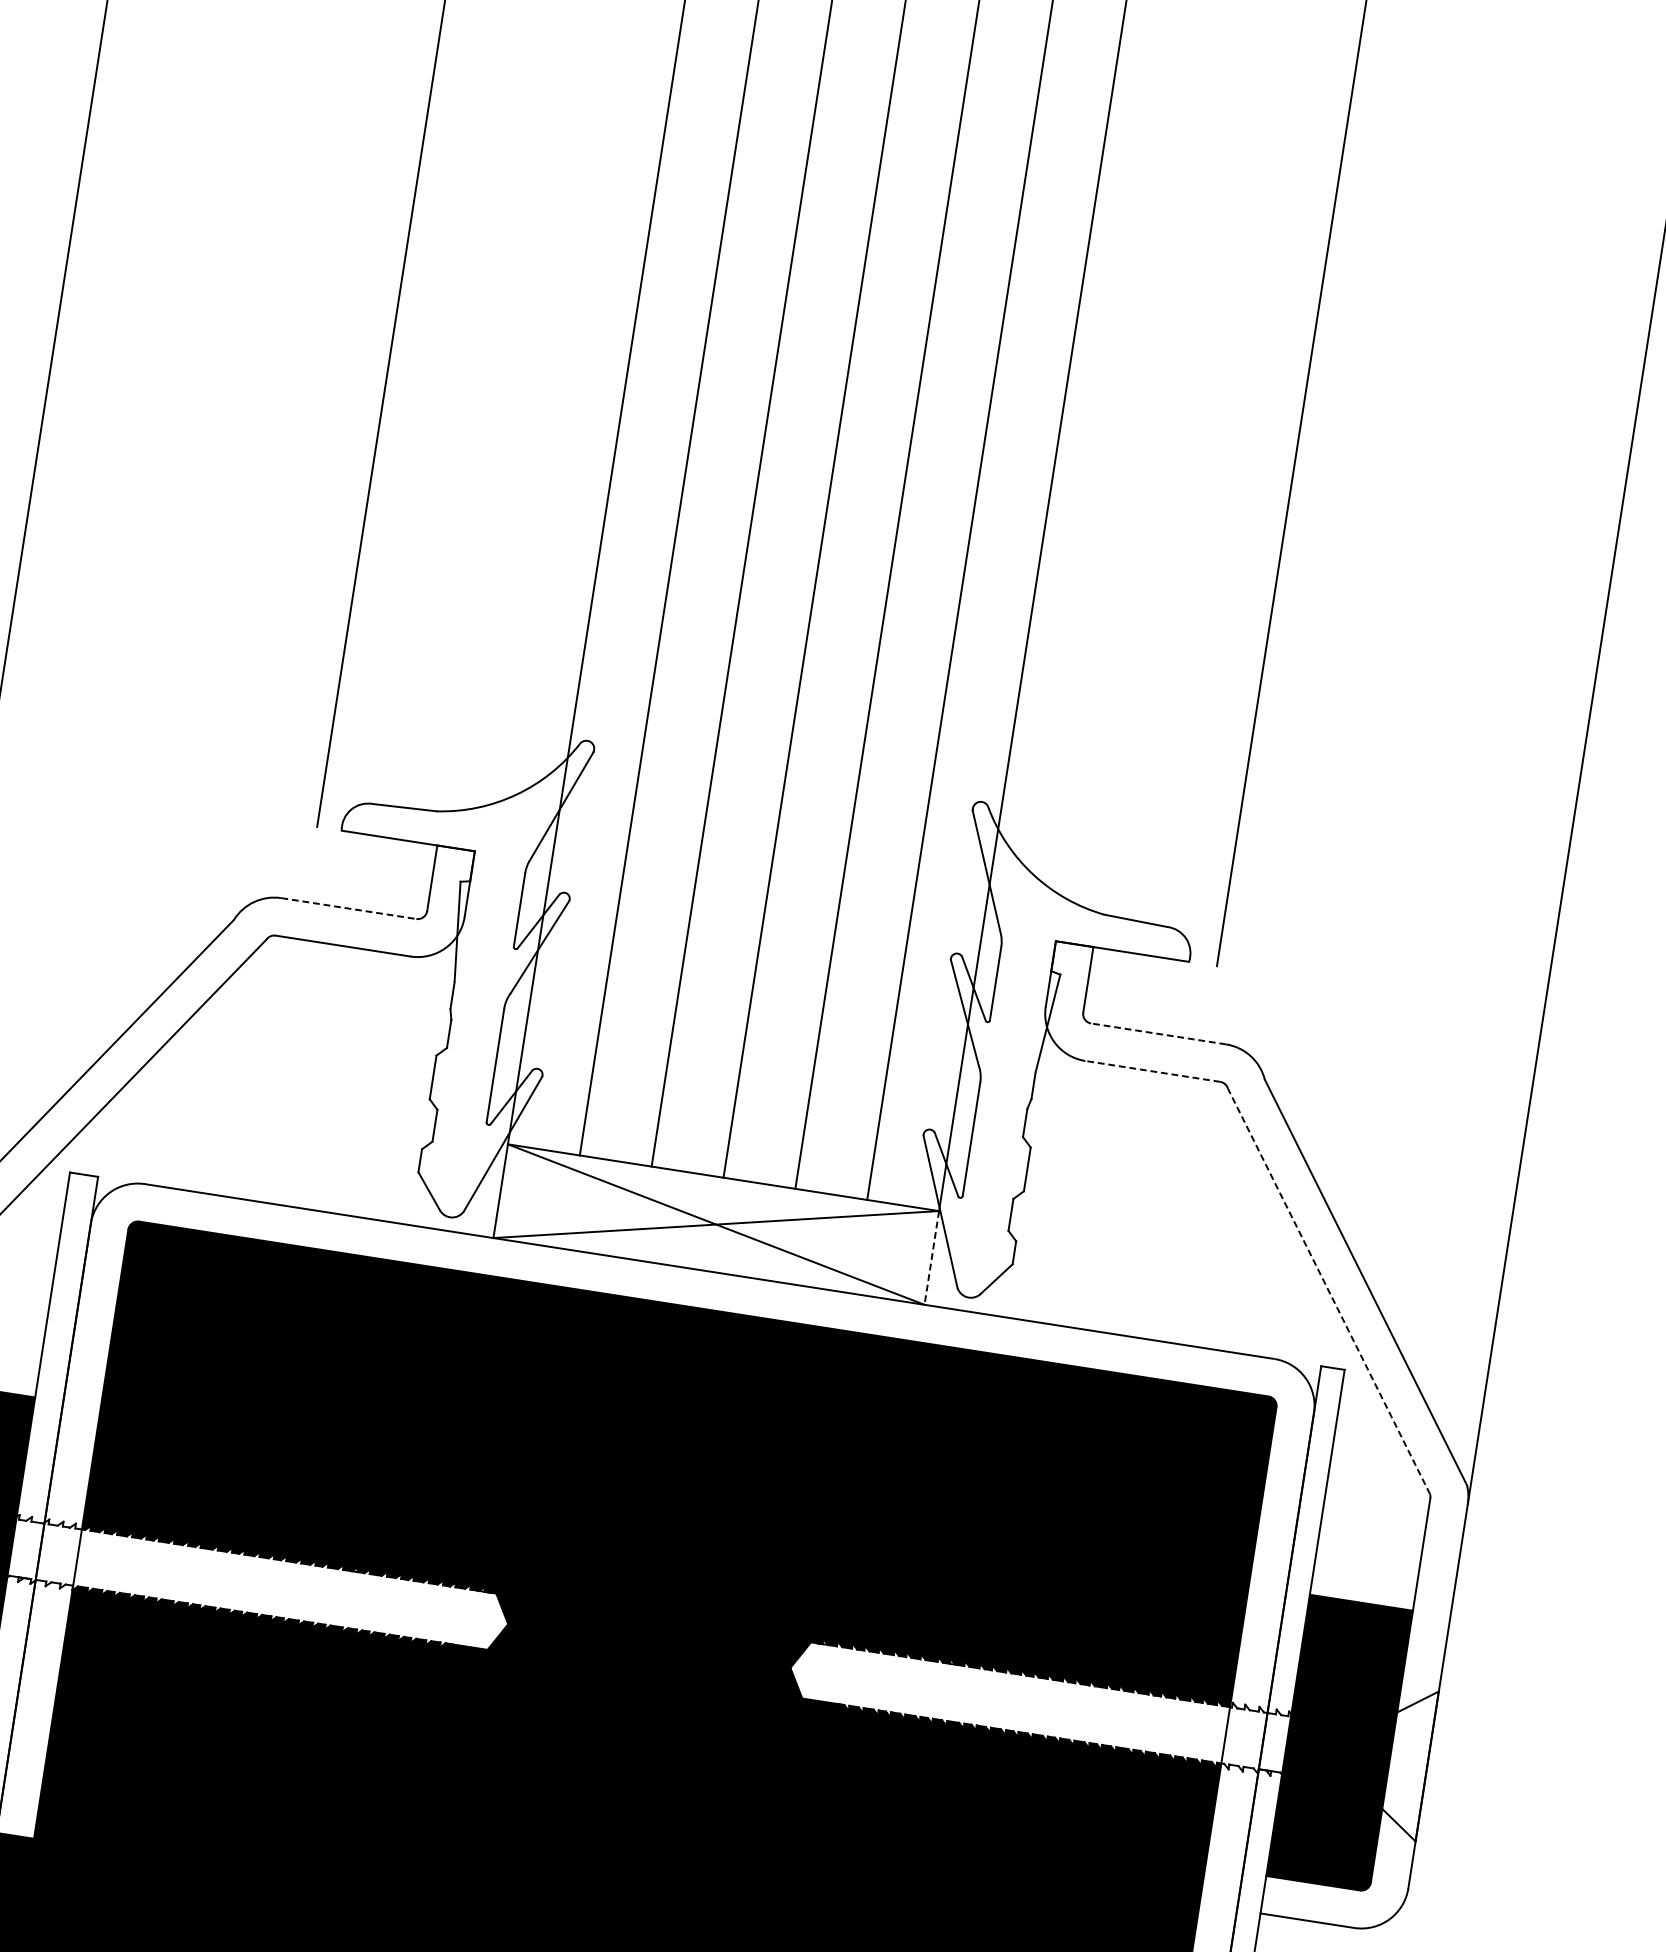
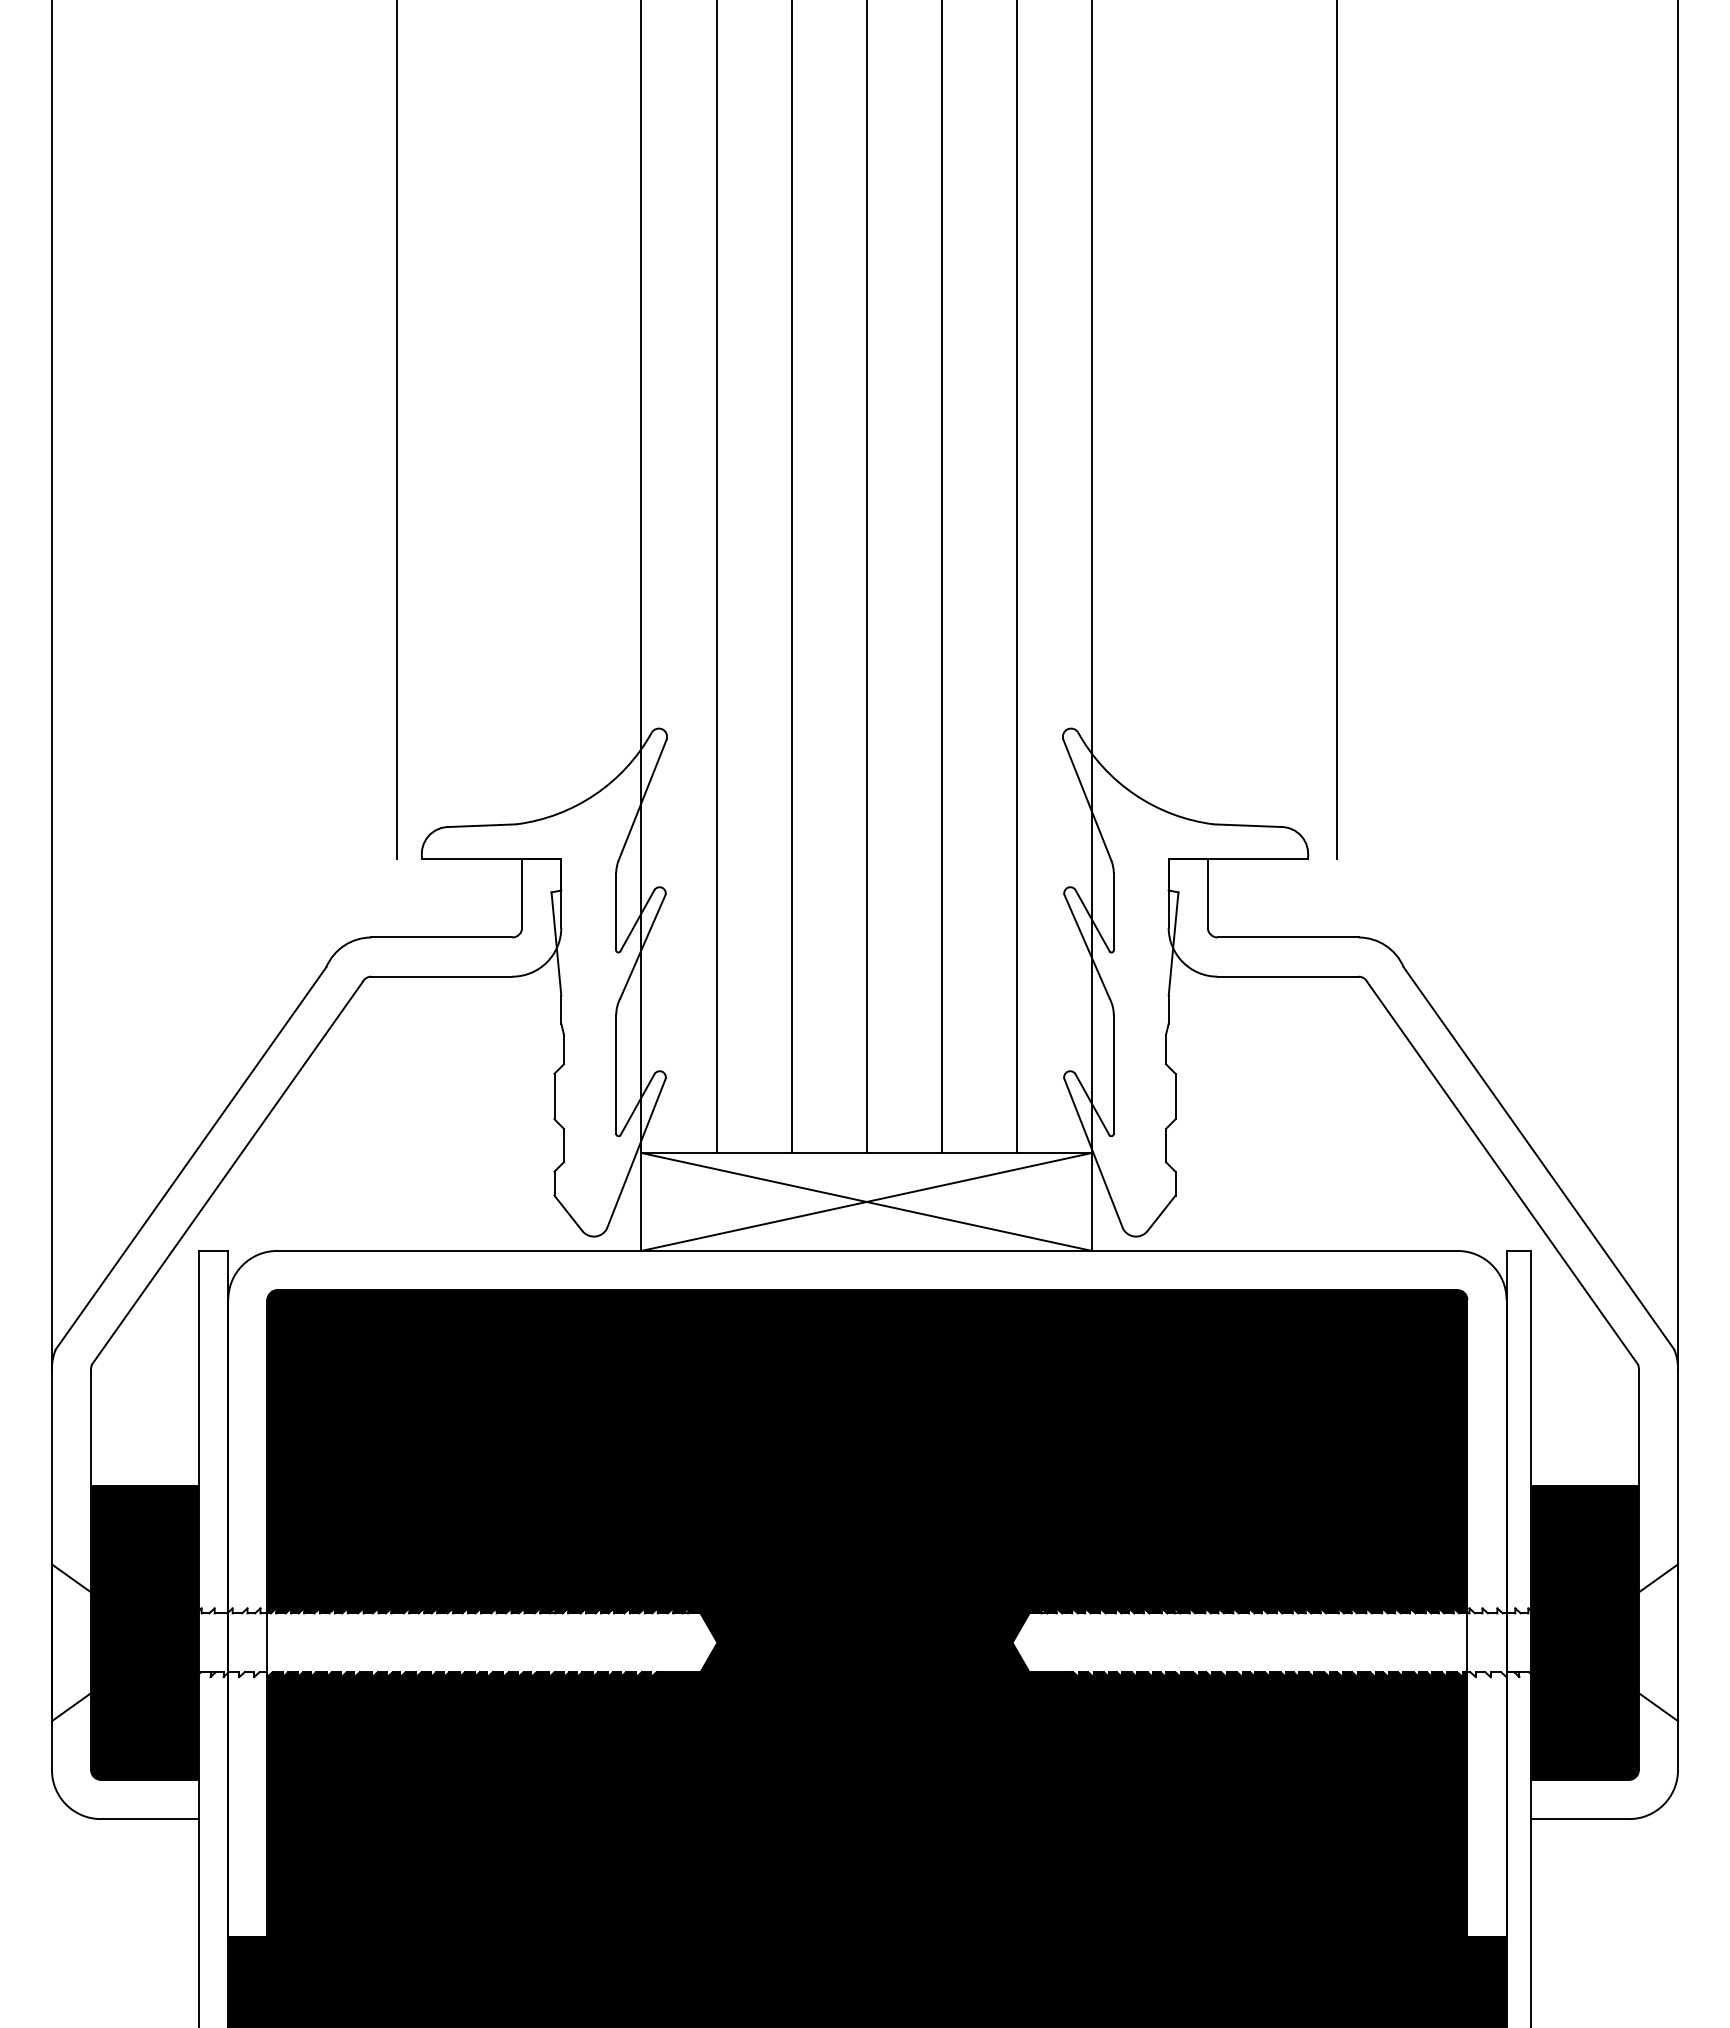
line: (349, 908) -> (442, 937), dashed -> solid
line: (1158, 1034) -> (1288, 937), dashed -> solid
line: (1152, 1071) -> (1287, 976), dashed -> solid
line: (932, 1257) -> (1092, 1201), dashed -> solid
line: (1328, 1291) -> (1502, 1173), dashed -> solid

